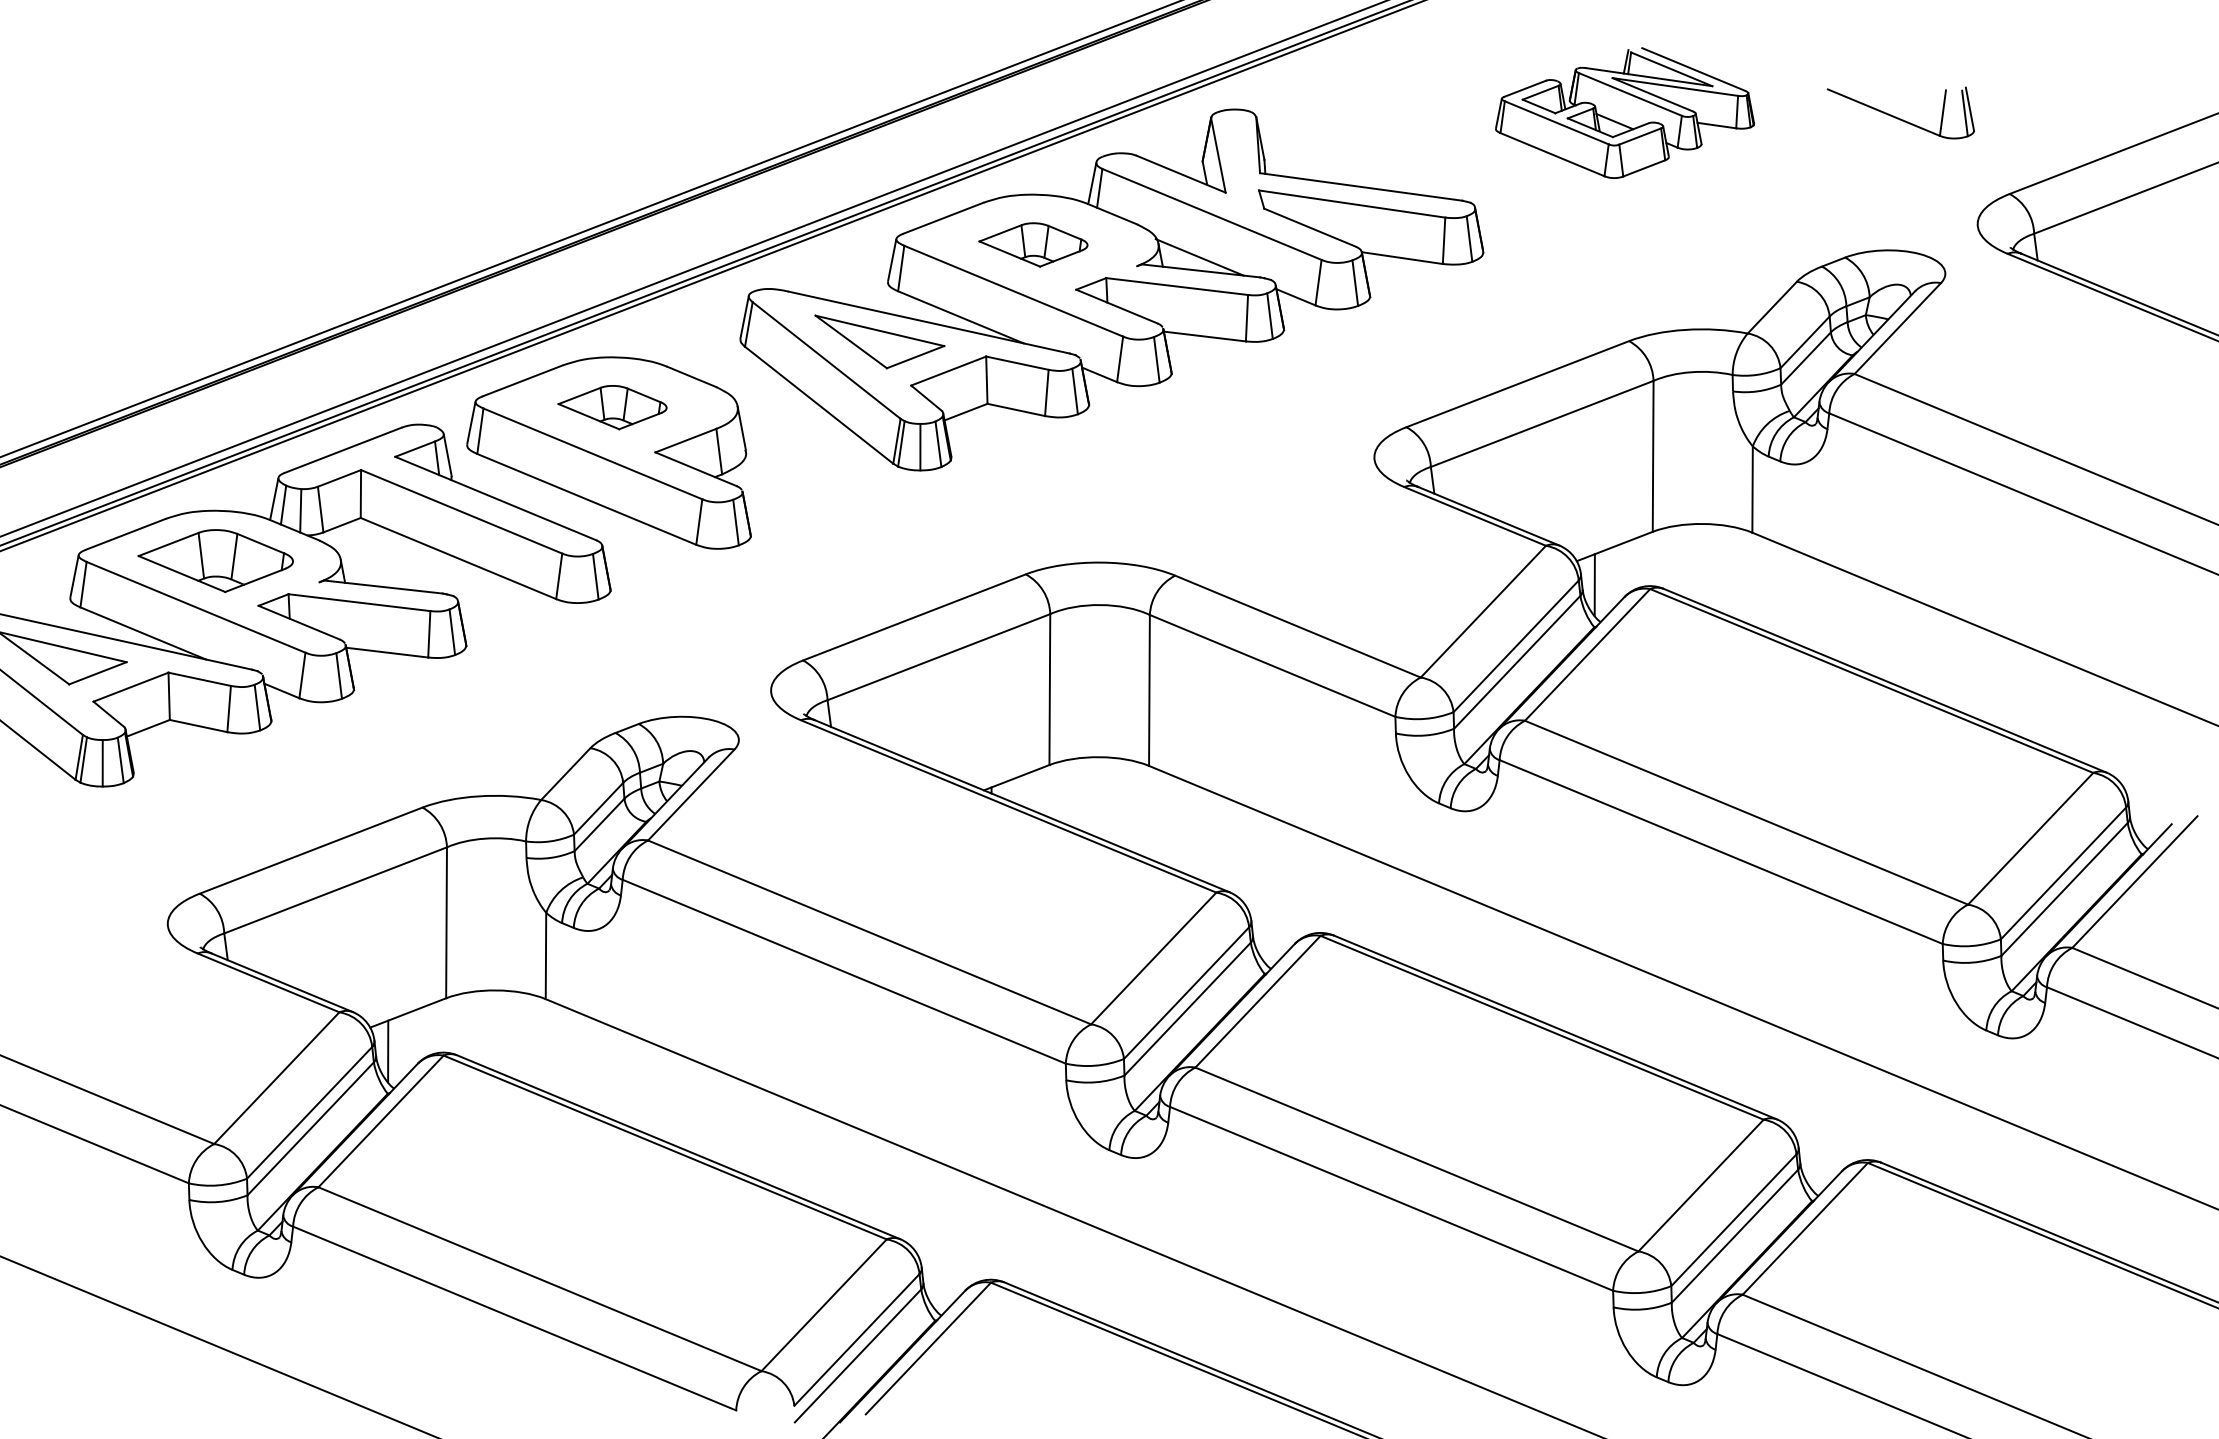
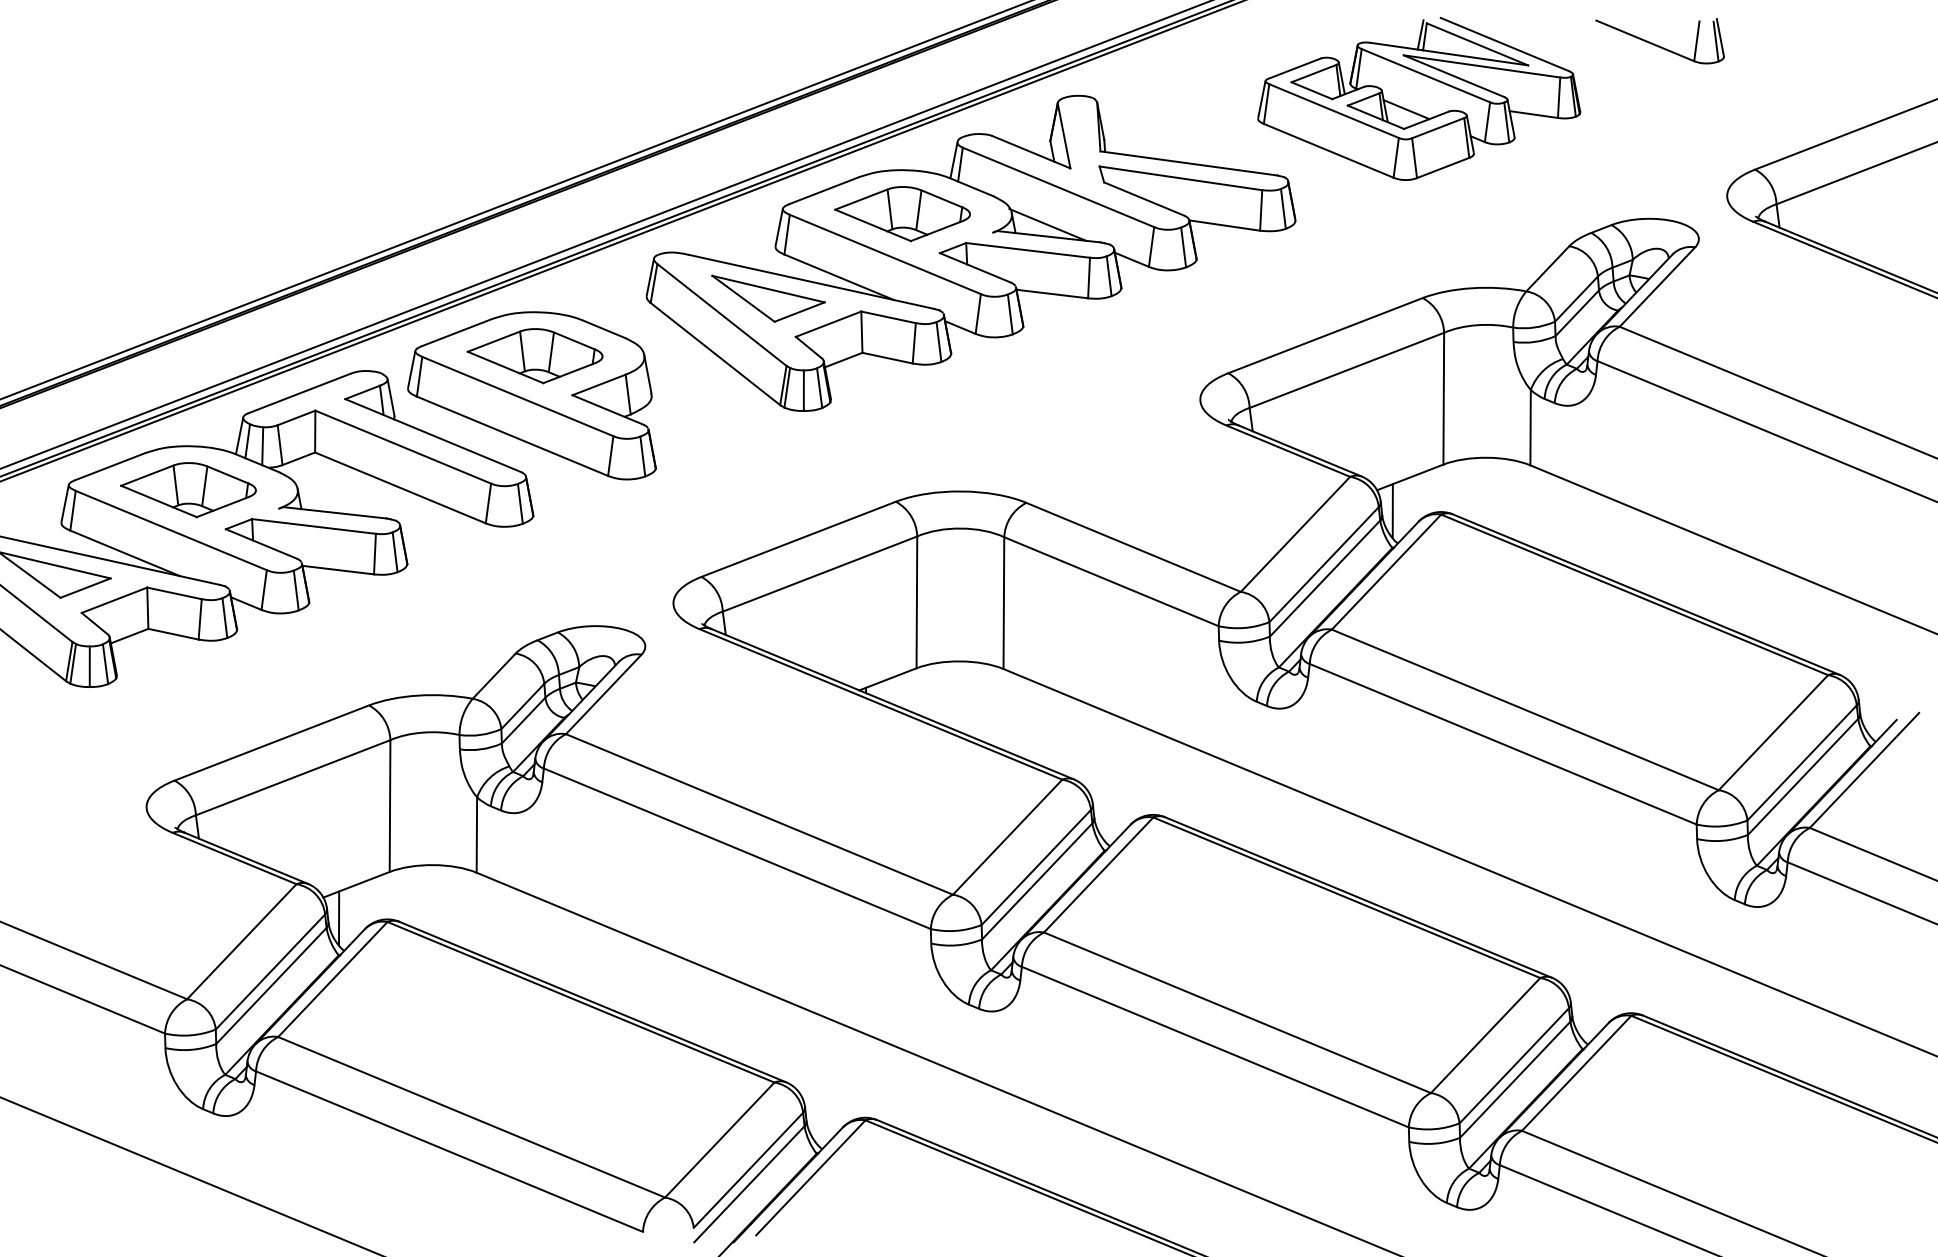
part: (1624, 112) -> (1418, 98), size x1.43
part: (1900, 112) -> (1659, 40), moved
part: (1033, 244) -> (902, 213), size x1.43
part: (612, 407) -> (534, 356), size x1.43

